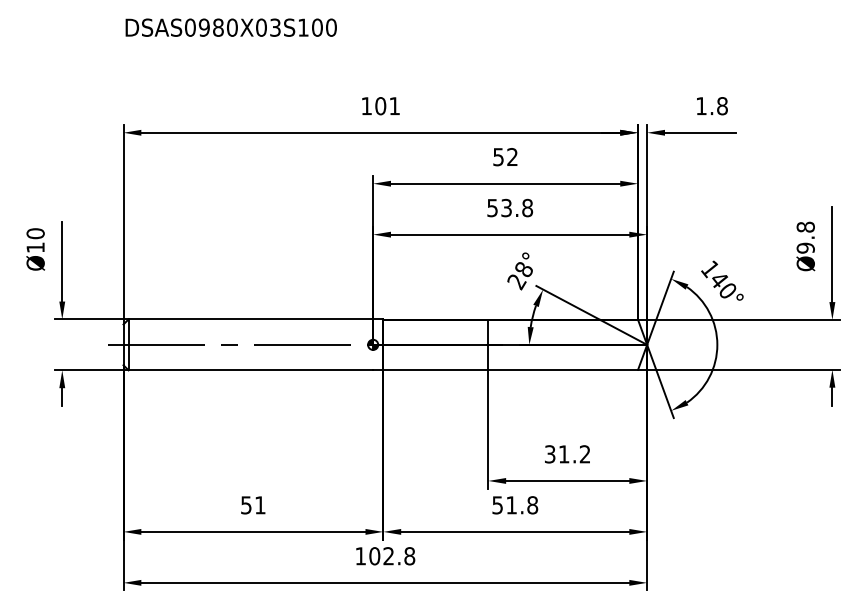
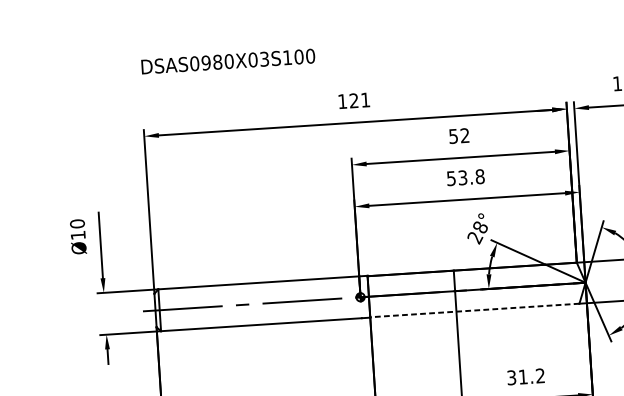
text: (230, 27) -> (227, 61), moved
text: (380, 106) -> (353, 101), 101 -> 121
line: (510, 369) -> (474, 310), solid -> dashed

